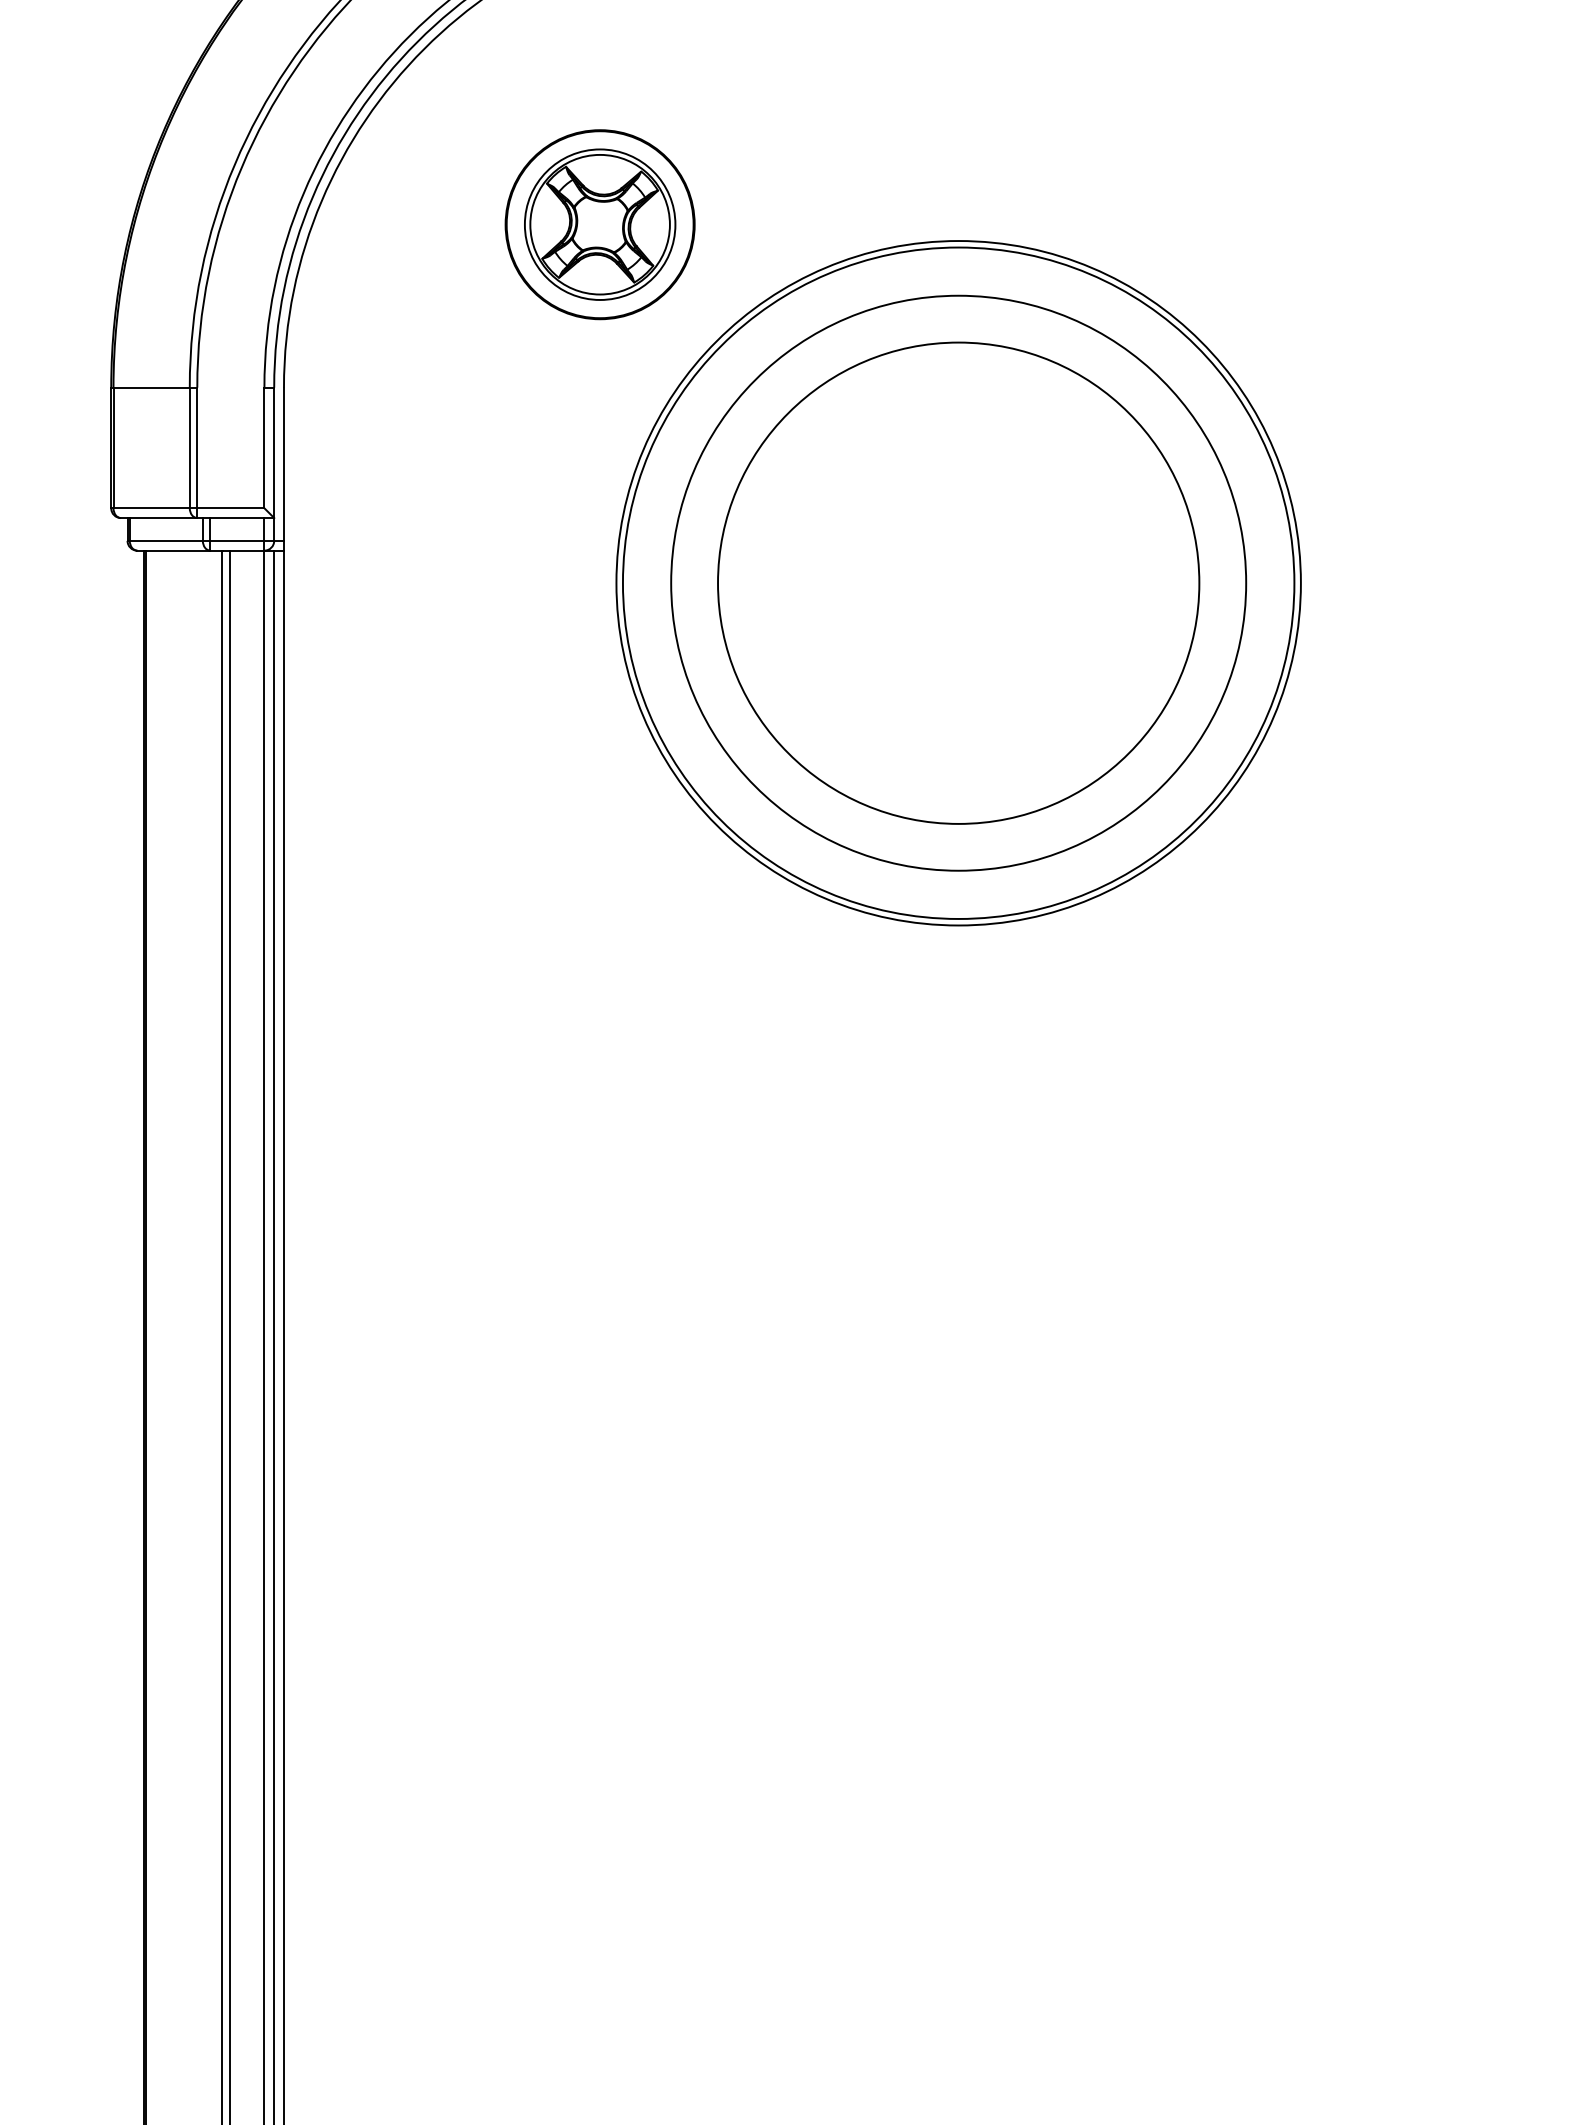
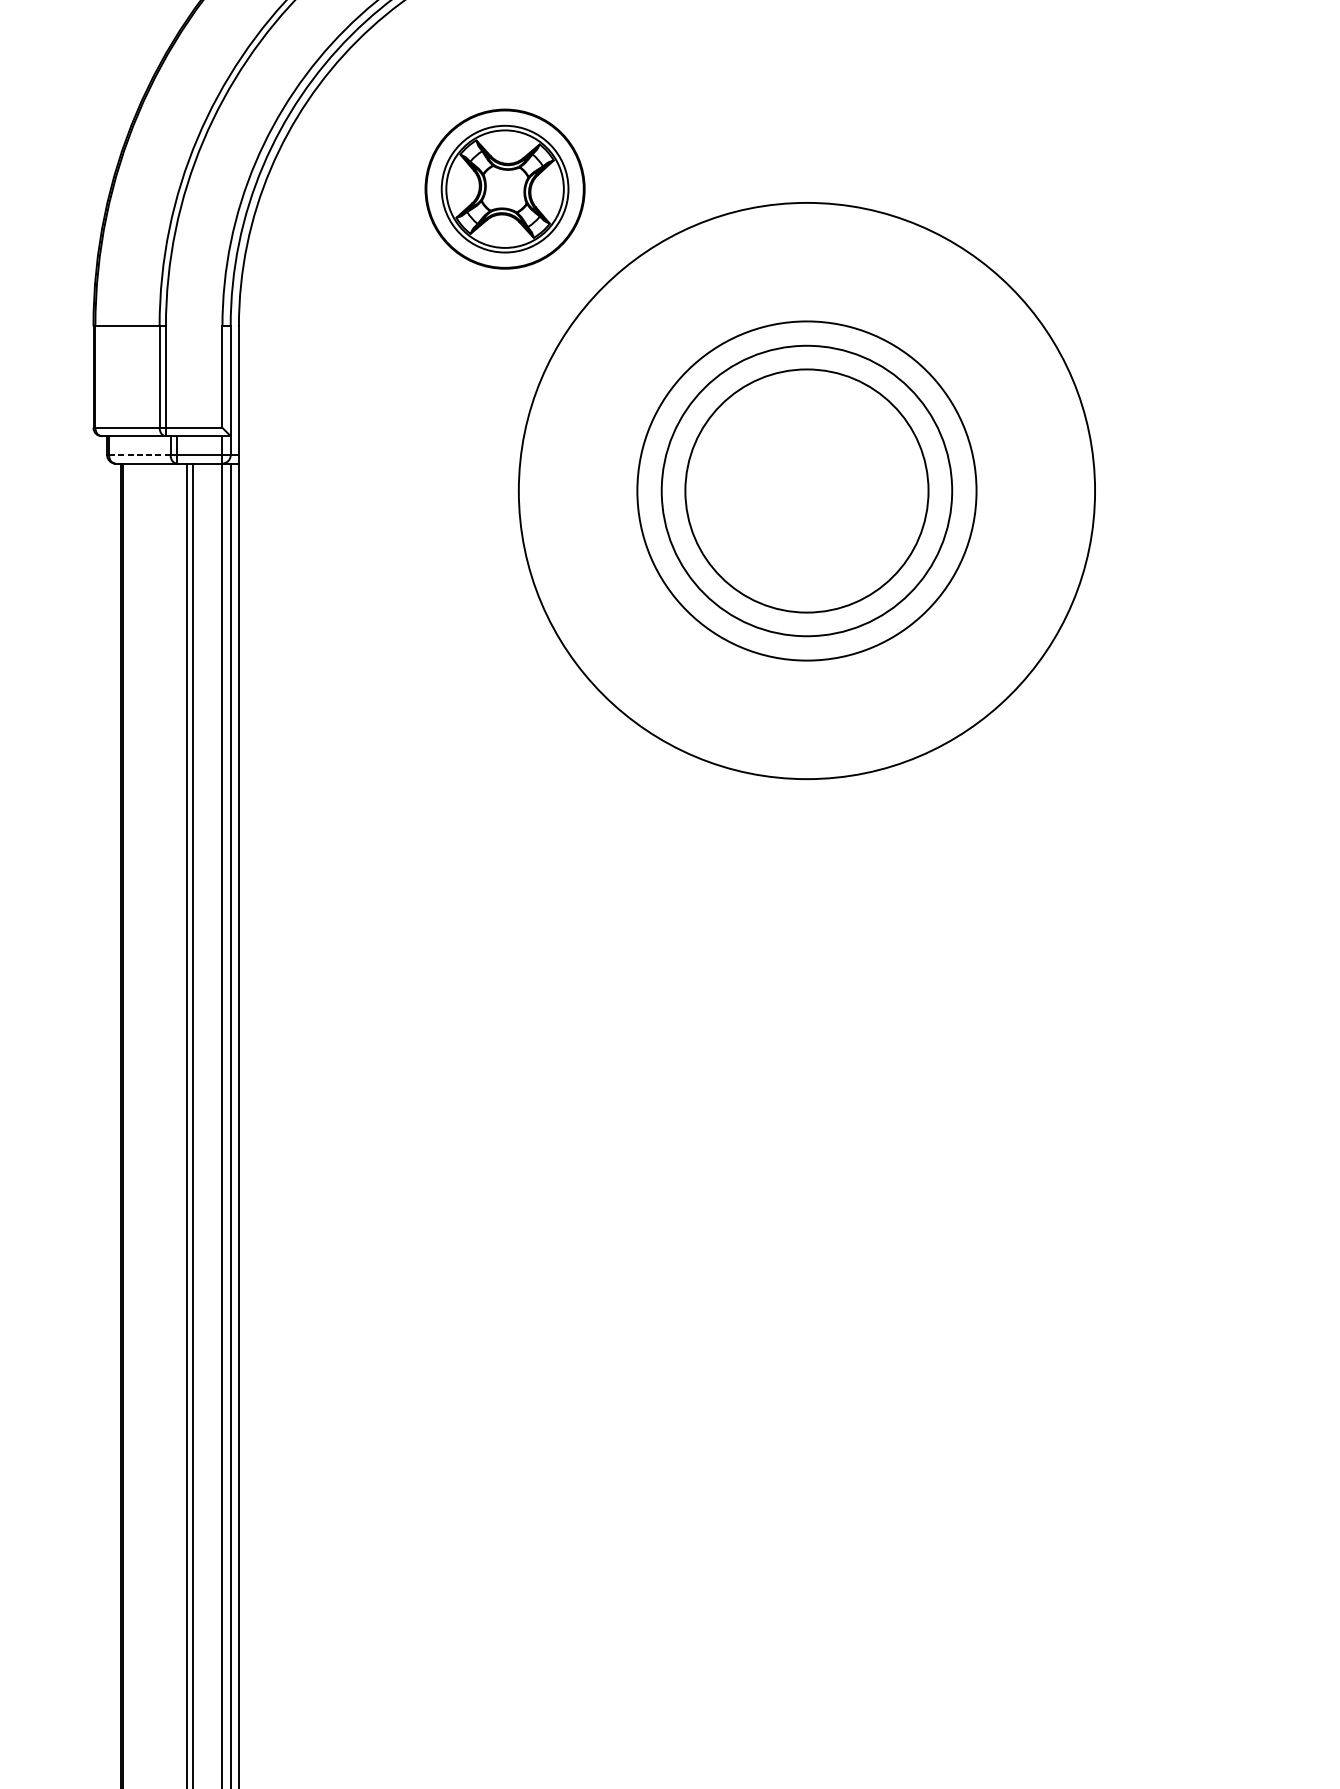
line: (166, 540) -> (140, 455), solid -> dashed
circle: (958, 582) -> (806, 490), size x0.6
circle: (958, 582) -> (806, 490), size x0.6
circle: (958, 582) -> (806, 490), size x0.6

